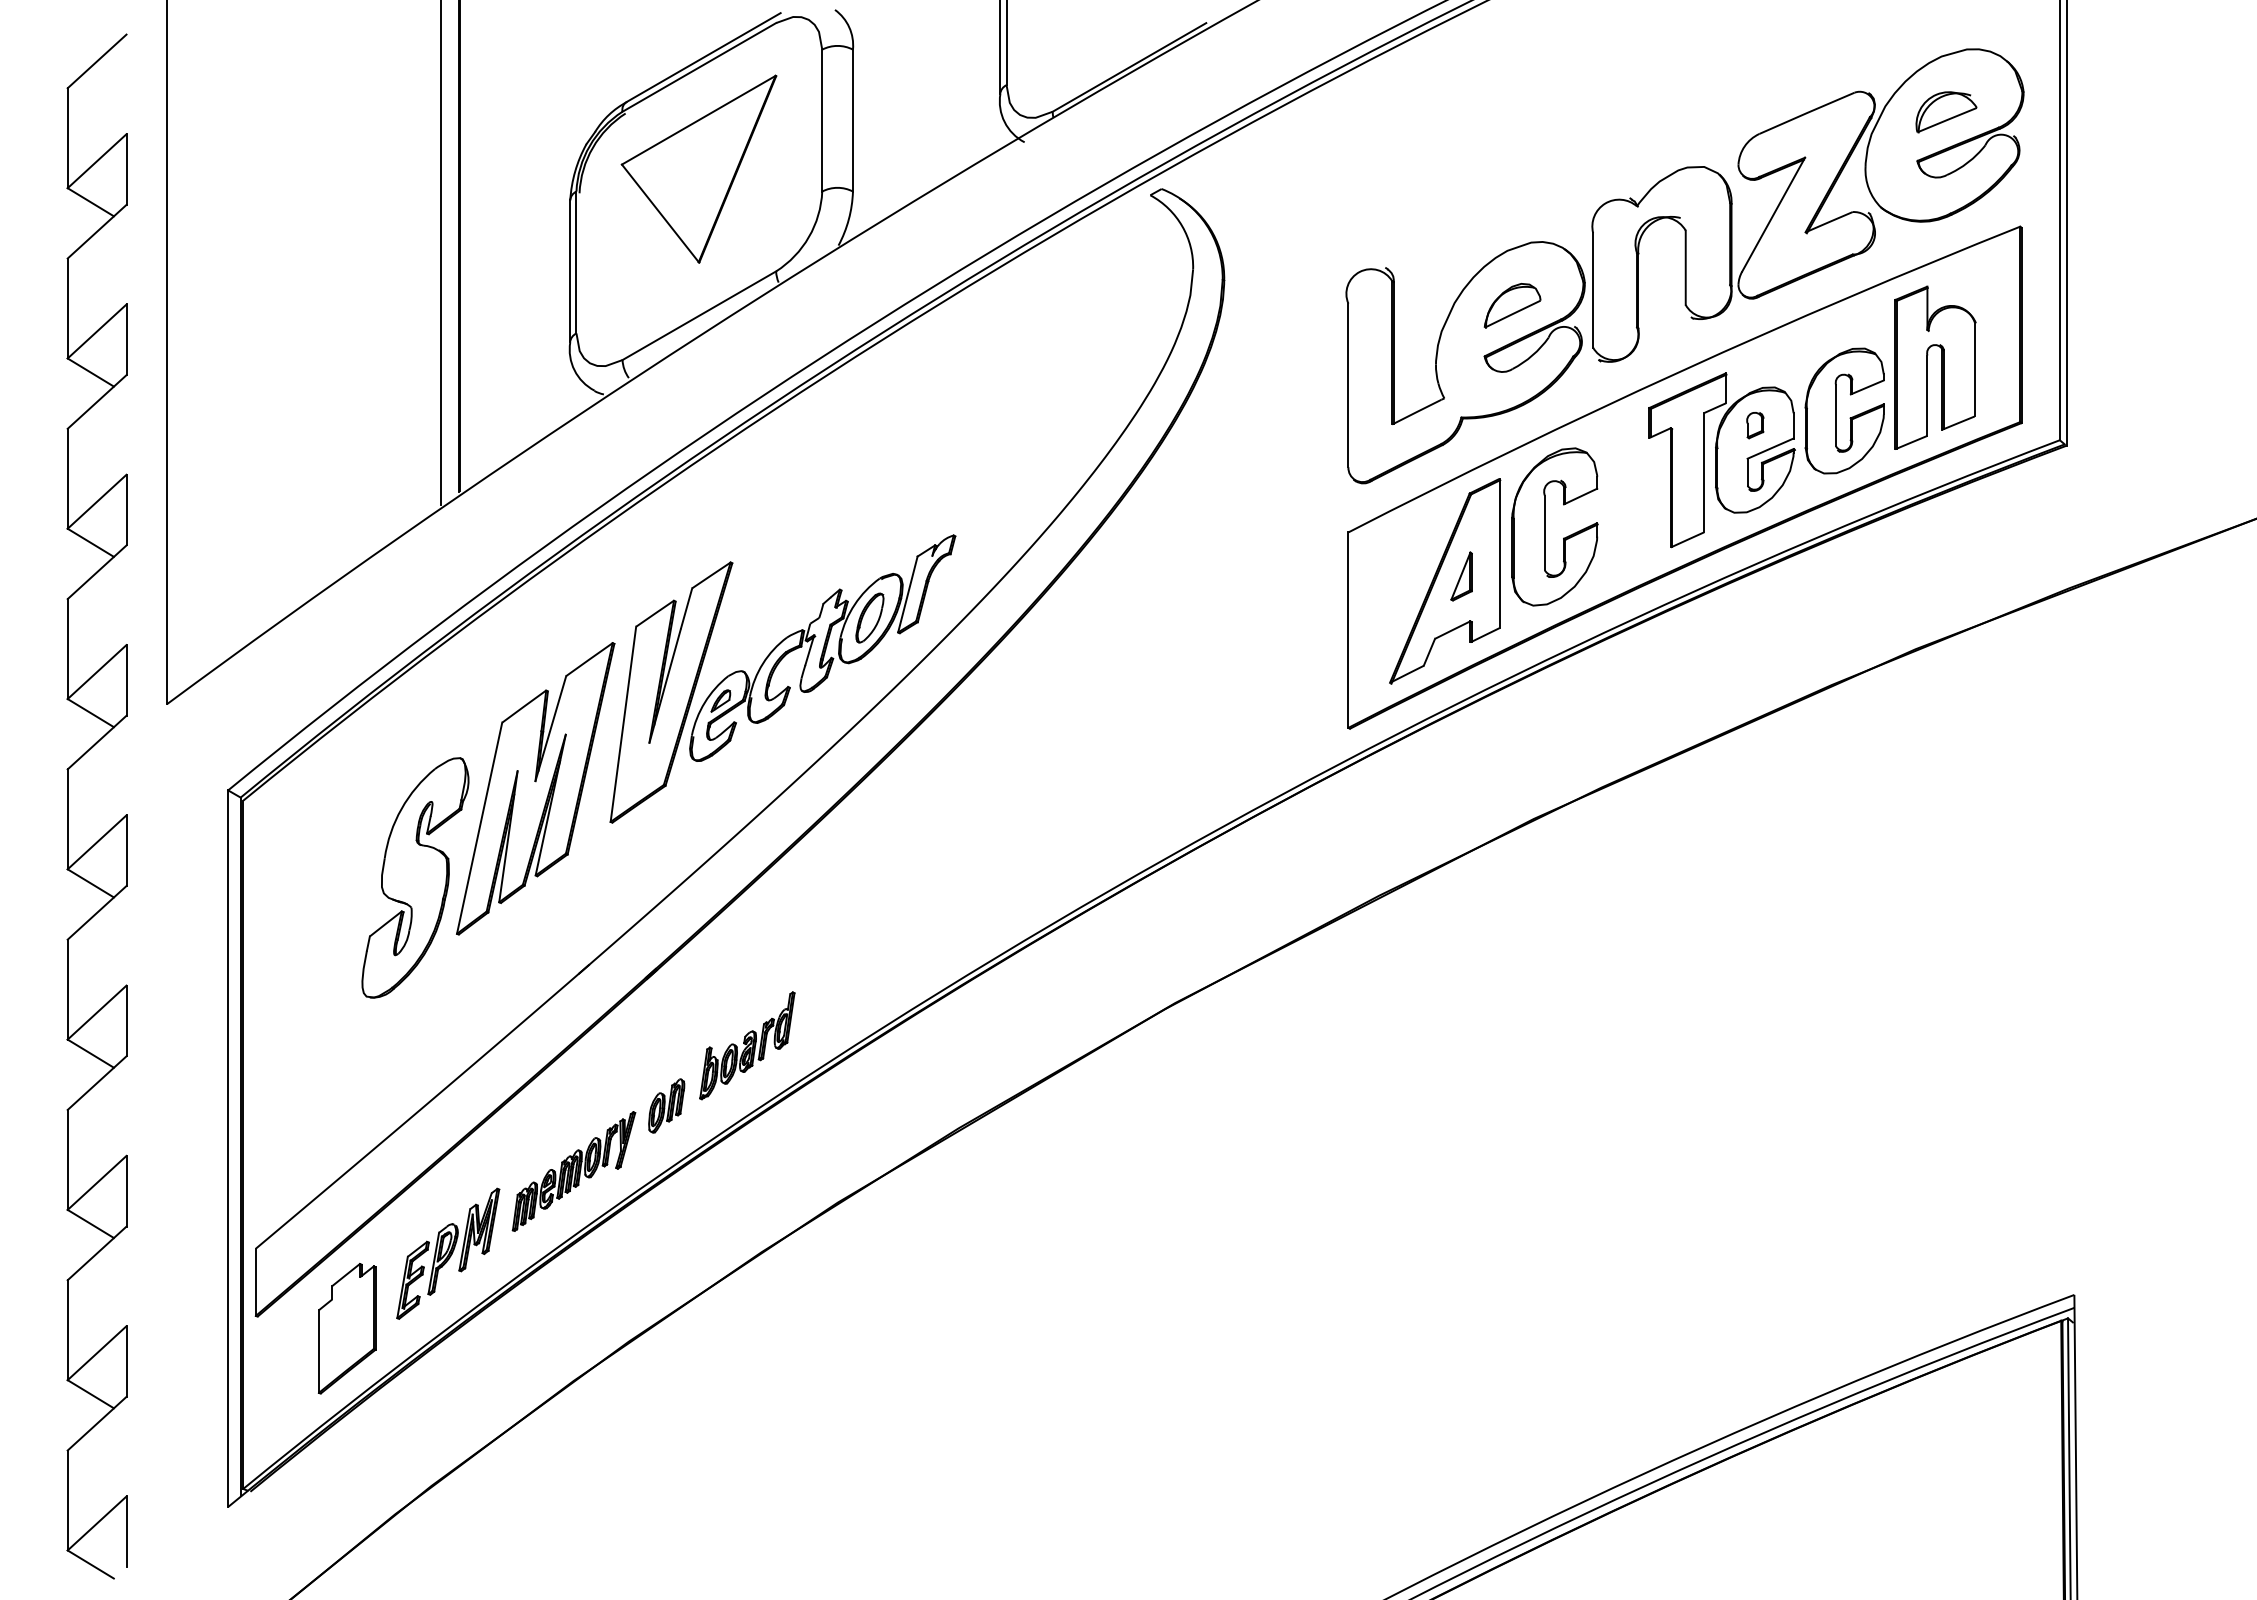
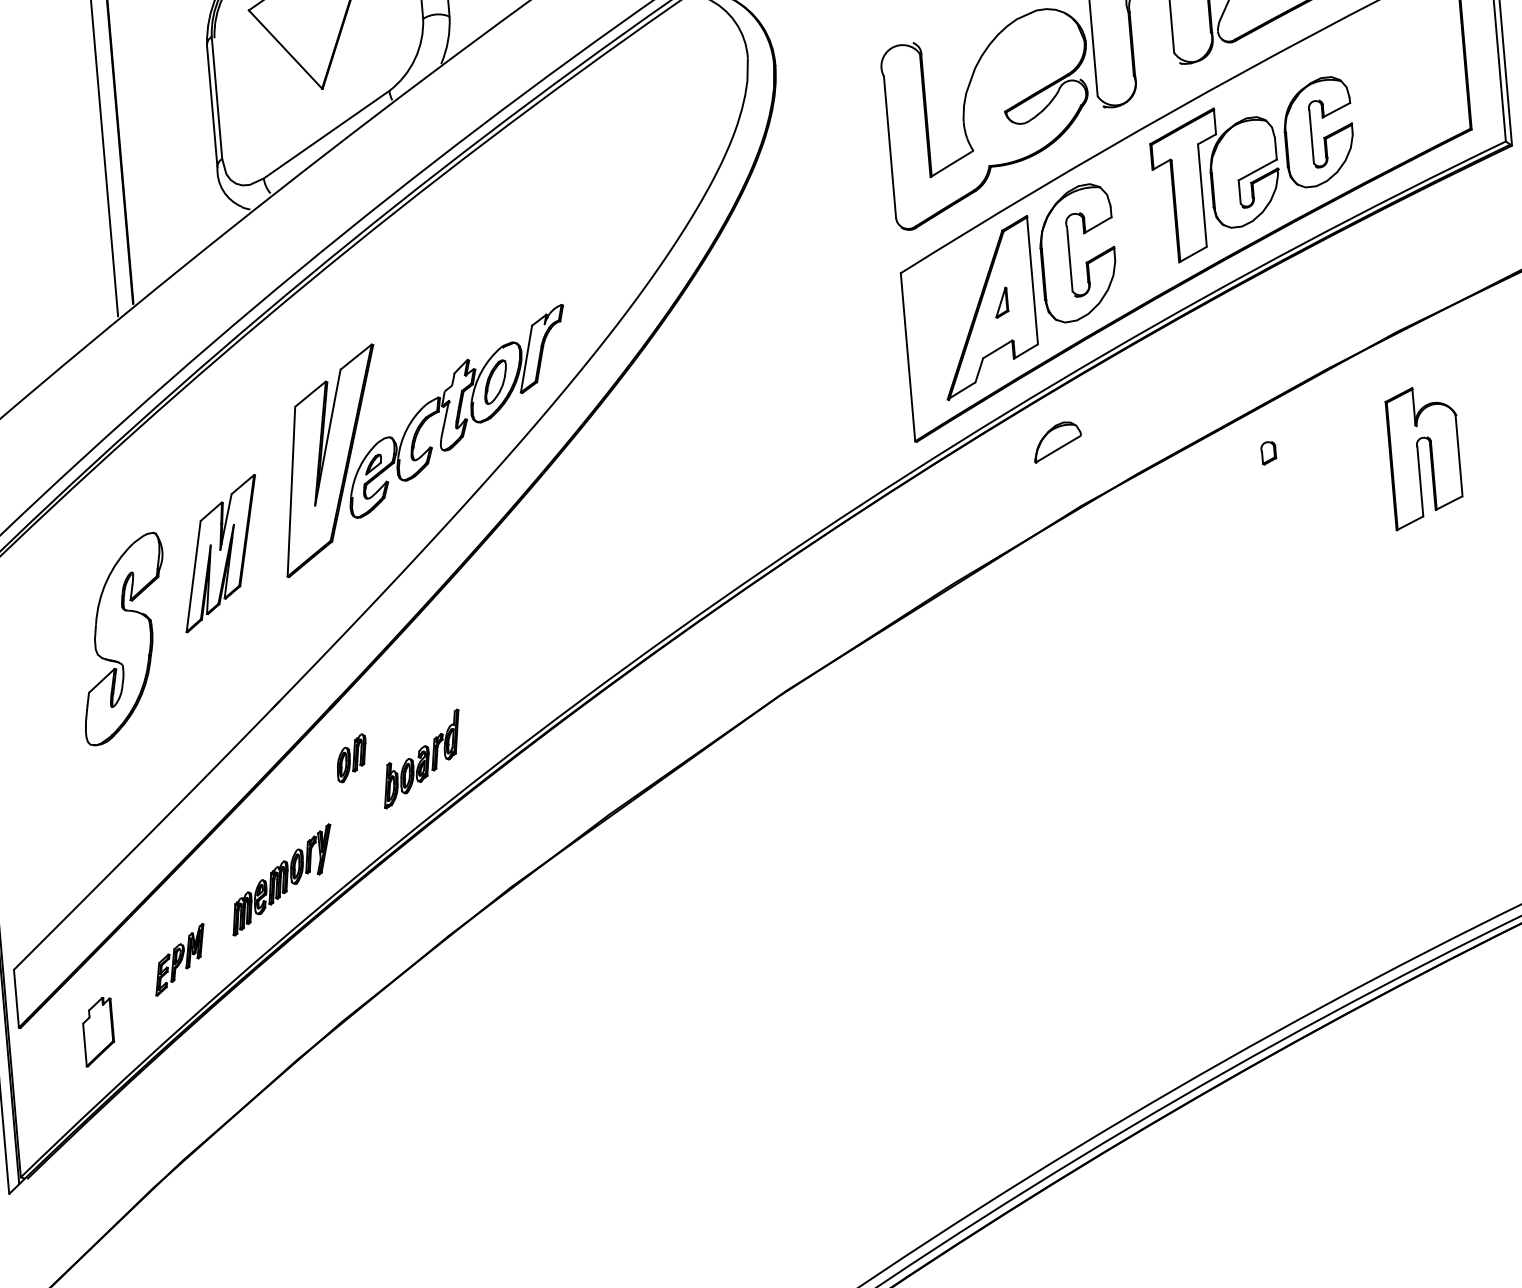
part: (1512, 305) -> (1057, 441), moved
part: (1935, 367) -> (1425, 457), moved
part: (1755, 425) -> (1268, 453), moved
part: (1461, 576) -> (1001, 302), size x0.7
part: (535, 788) -> (220, 553), size x0.6
part: (666, 1105) -> (351, 757), moved
part: (448, 1253) -> (180, 959), size x0.6
part: (347, 1328) -> (98, 1031), size x0.6

